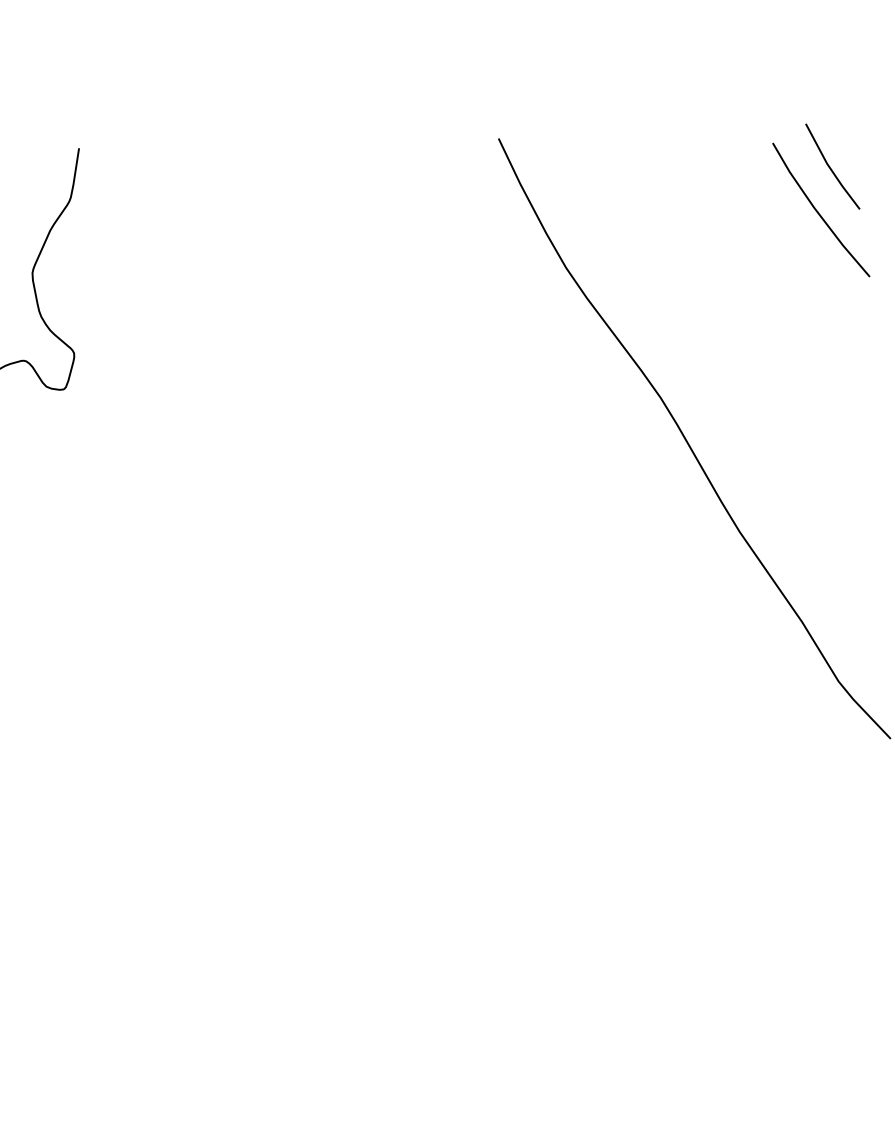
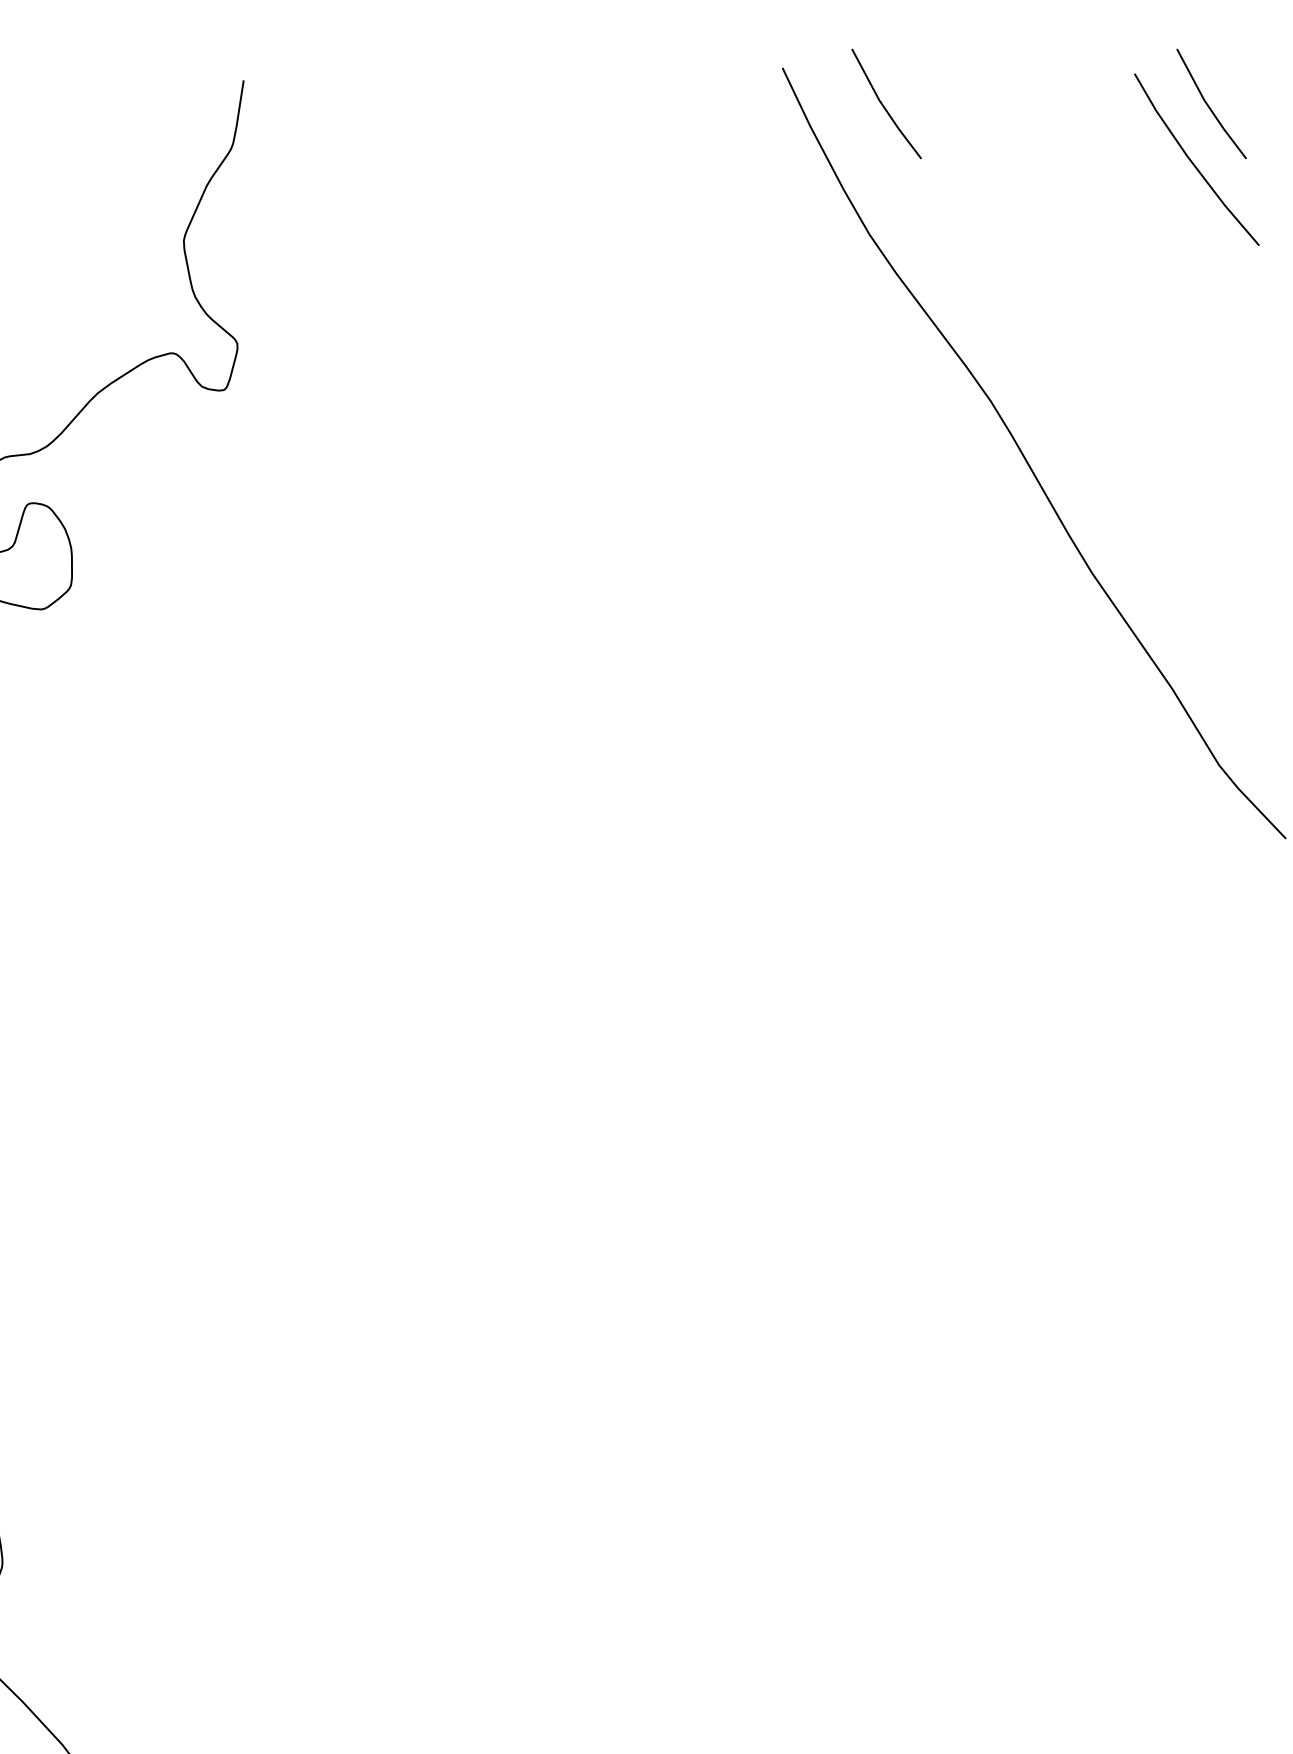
line: (577, 167) -> (883, 104), added

